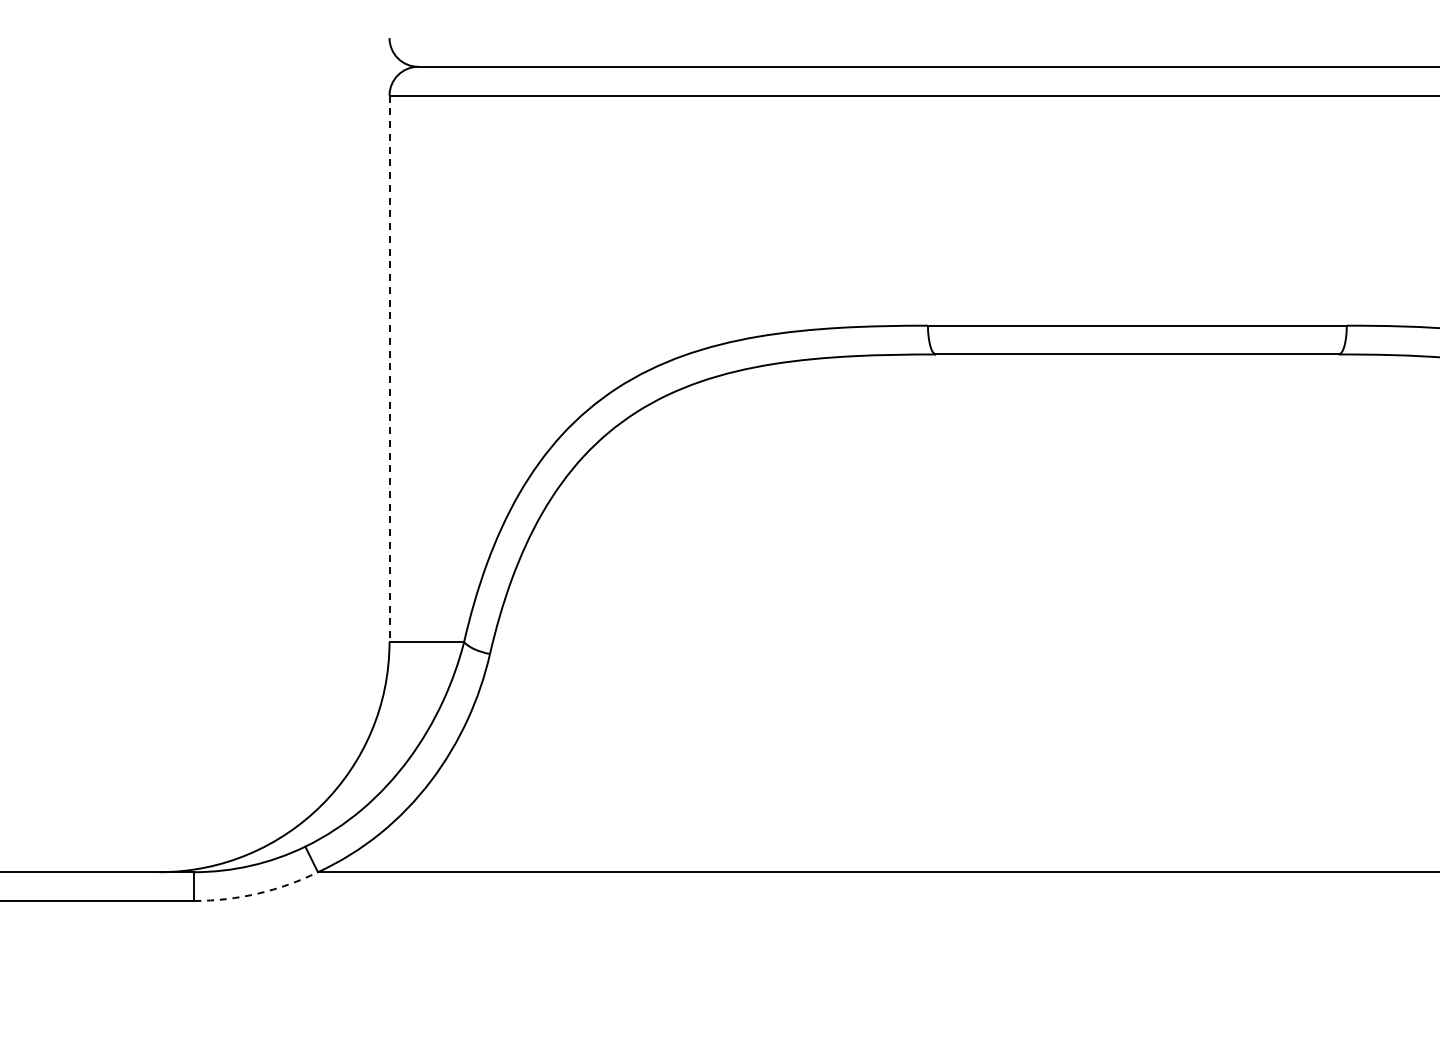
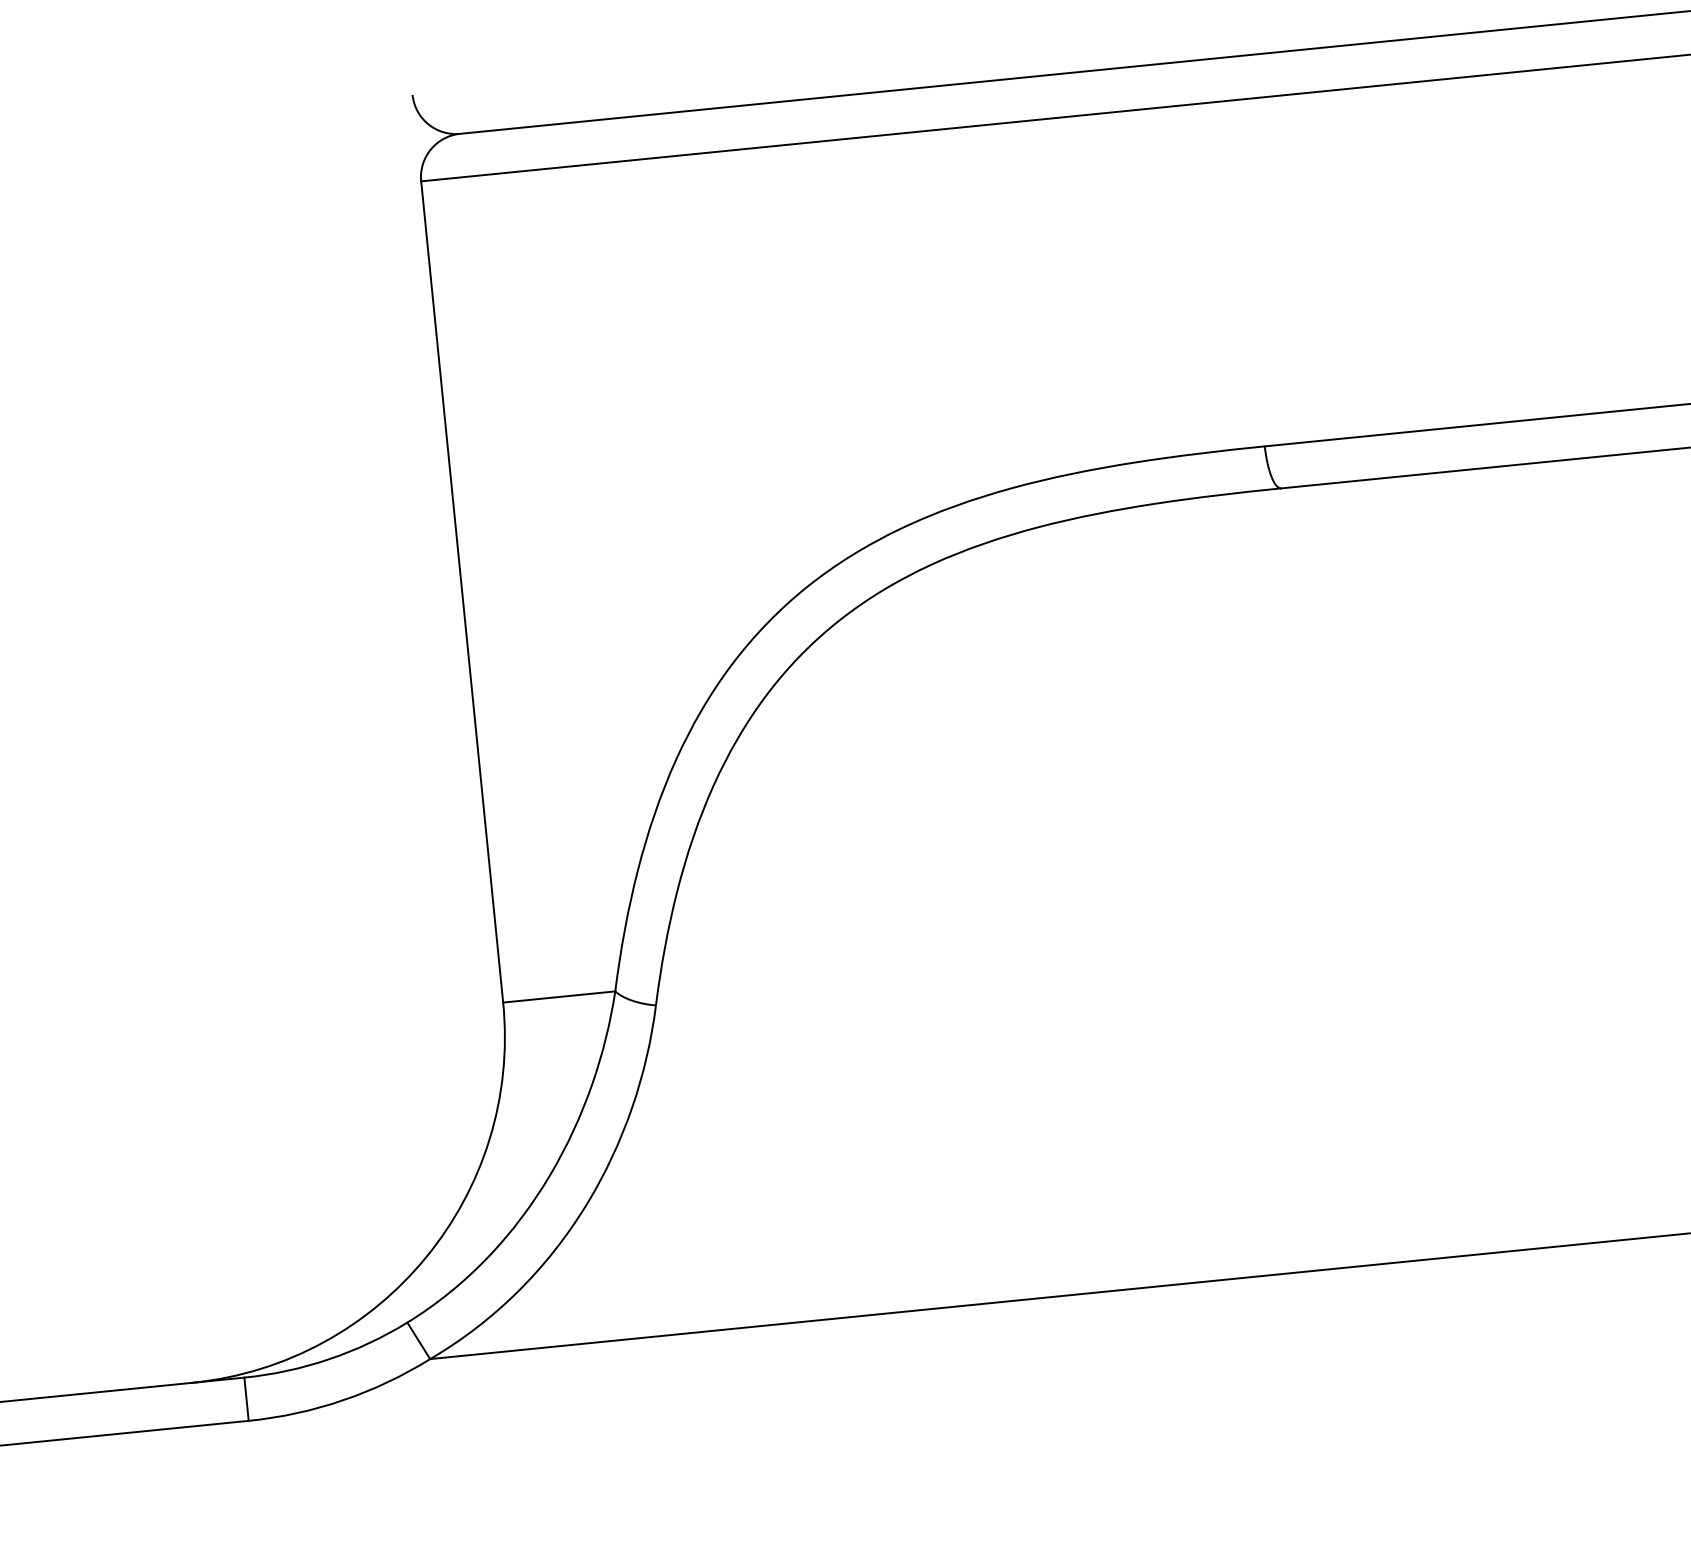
line: (389, 369) -> (462, 592), dashed -> solid
arc: (257, 893) -> (342, 1400), dashed -> solid

